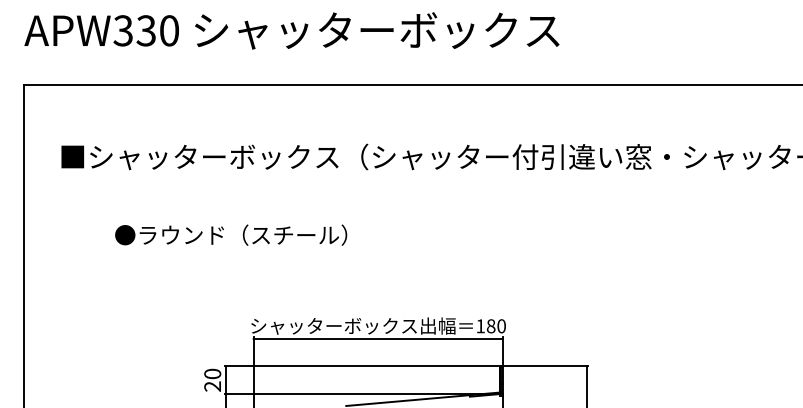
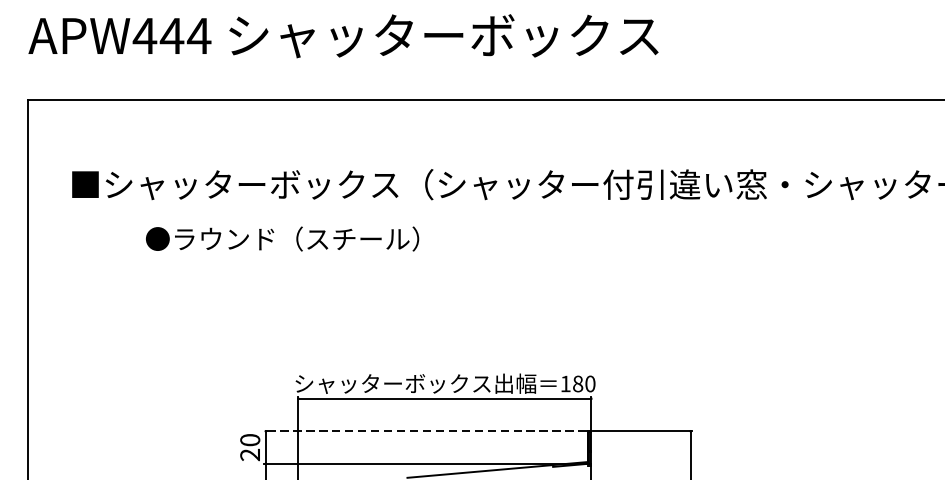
text: (145, 30) -> (171, 35), APW330 -> APW444
text: (231, 234) -> (282, 238), moved
line: (361, 366) -> (425, 431), solid -> dashed

